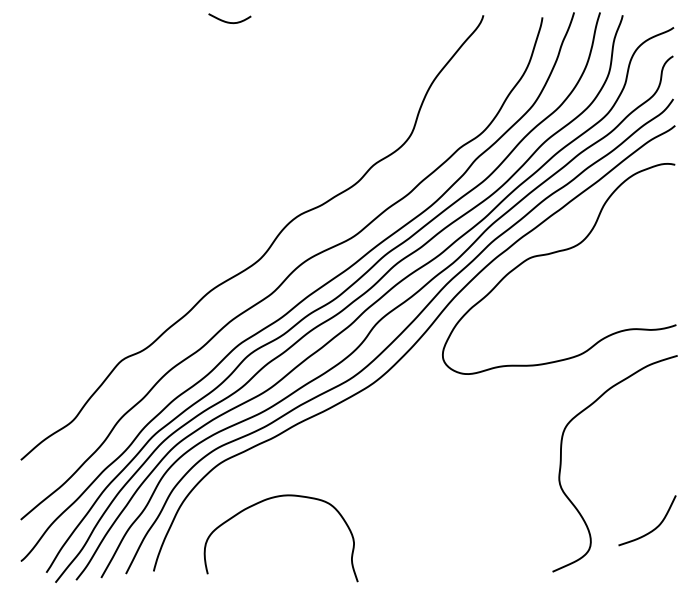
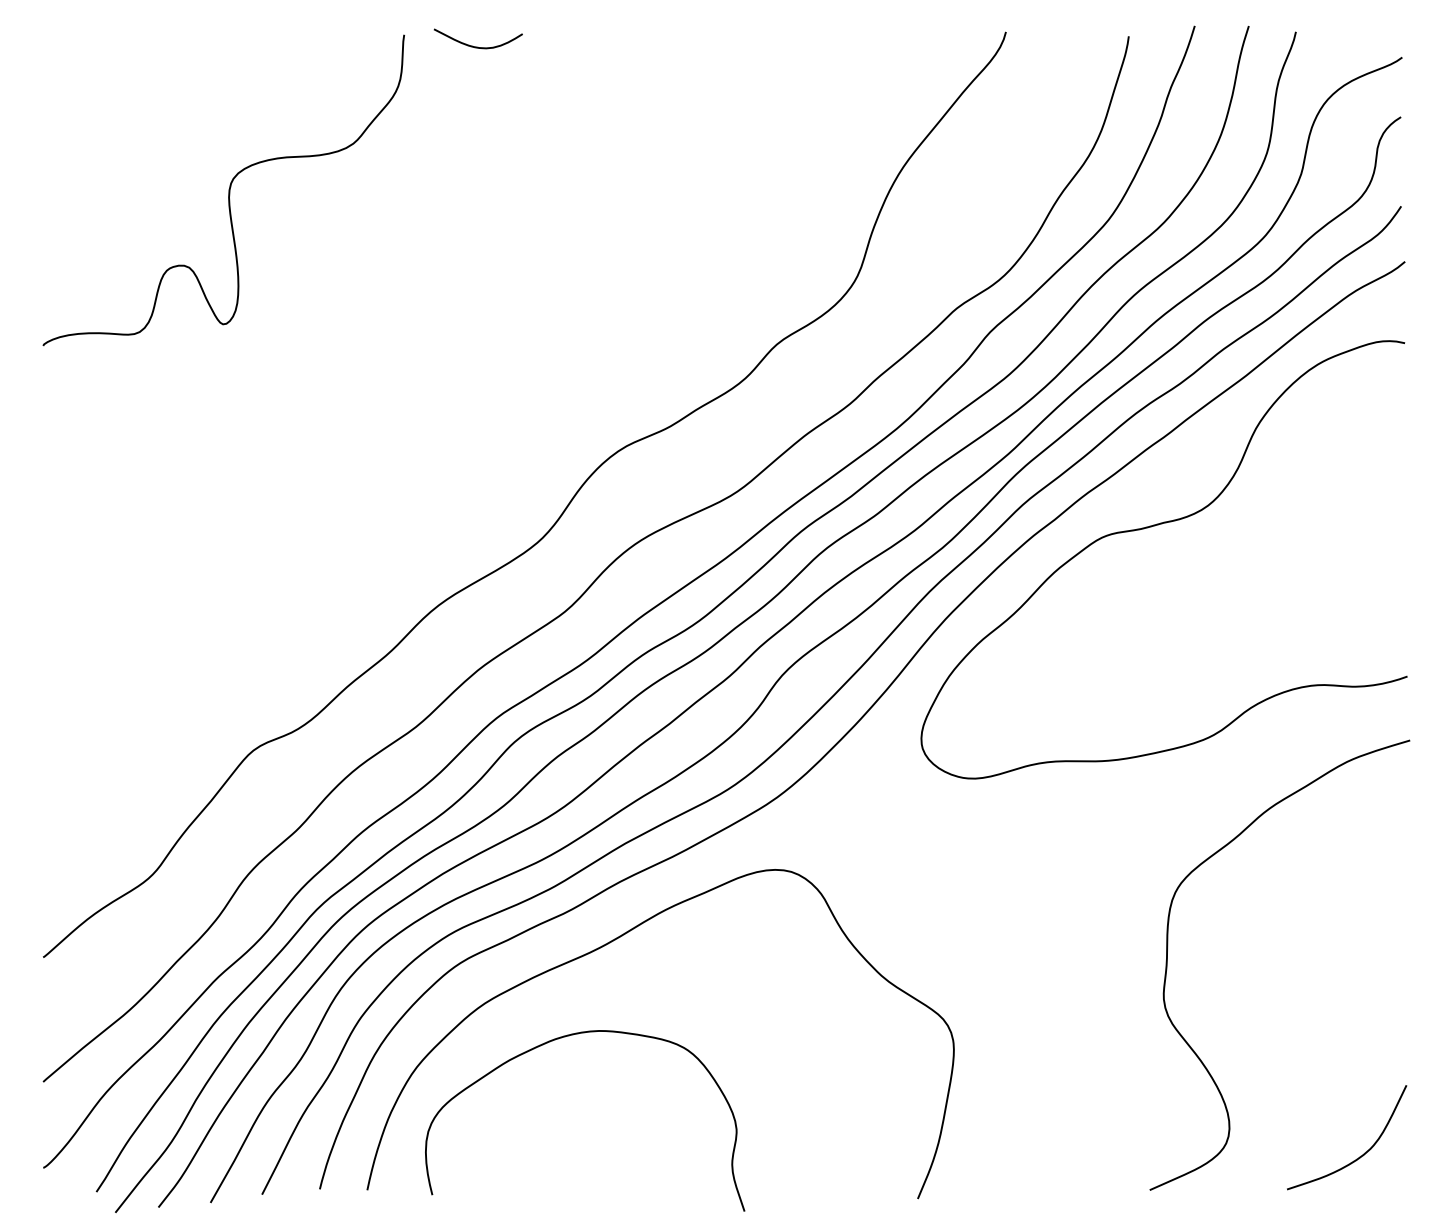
curve: (109, 91) -> (227, 190), added
curve: (294, 453) -> (612, 943), added
curve: (652, 529) -> (1357, 1156), moved

